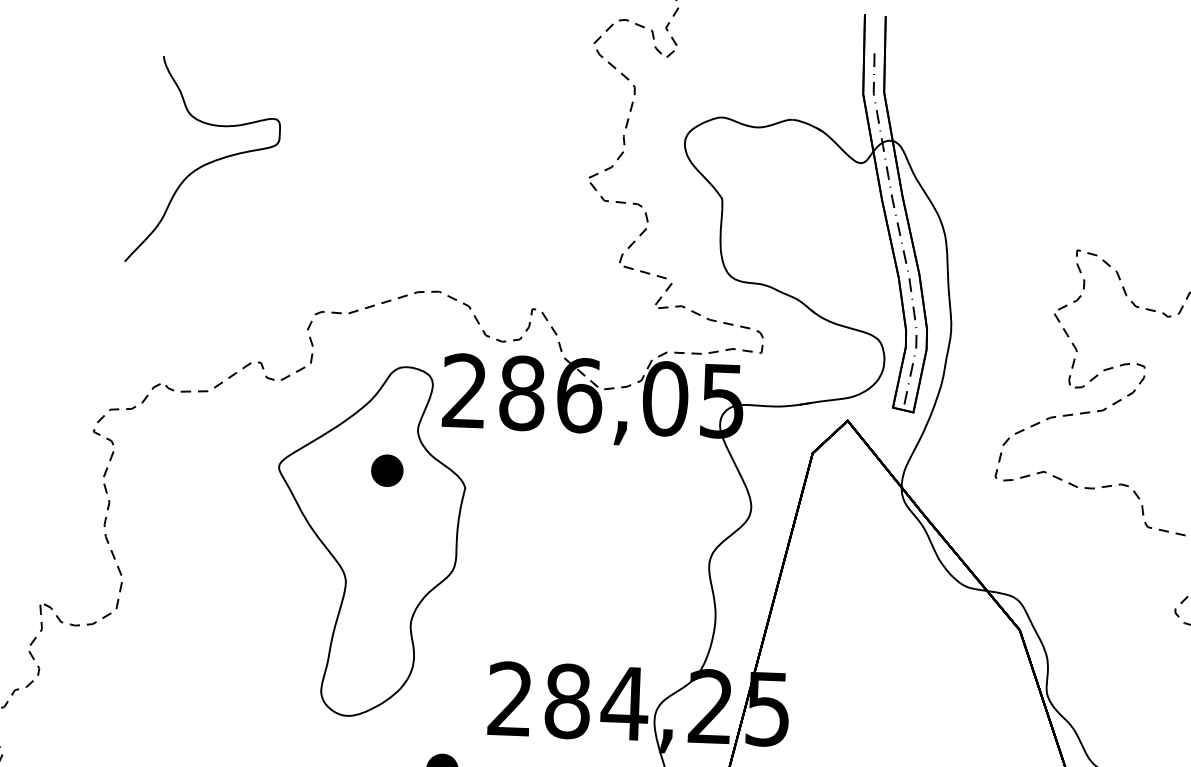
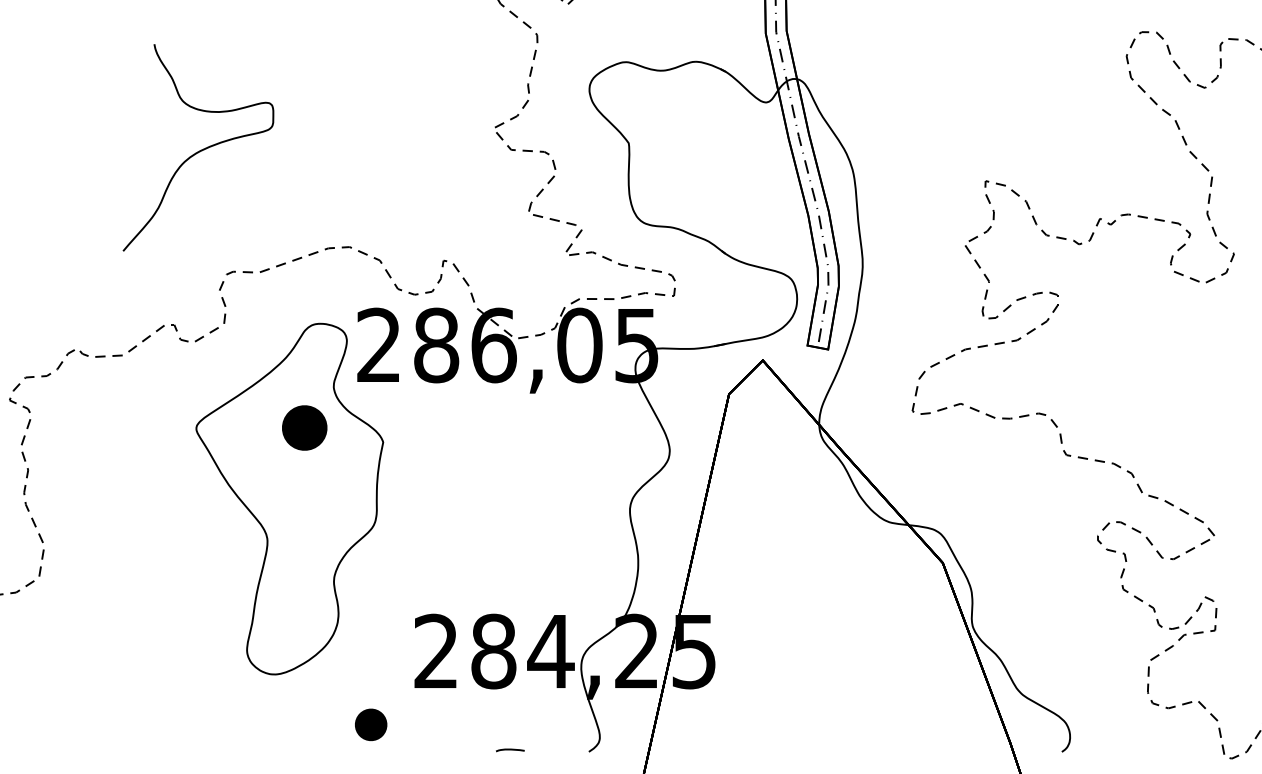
curve: (204, 164) -> (199, 150), moved
part: (387, 470) -> (304, 427), size x1.4

